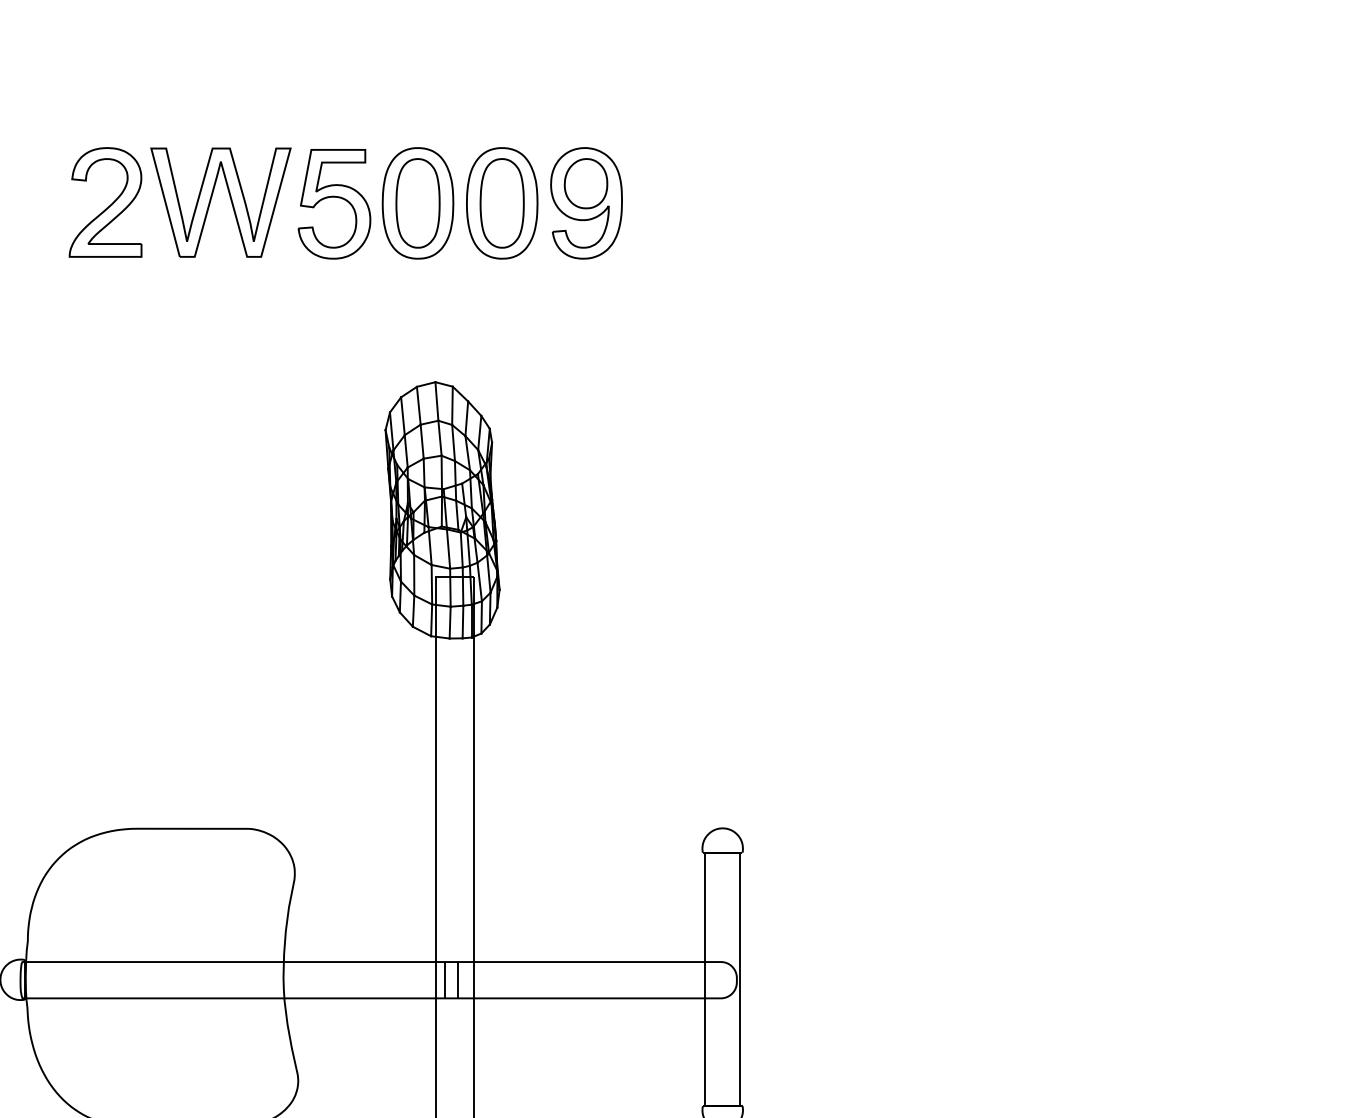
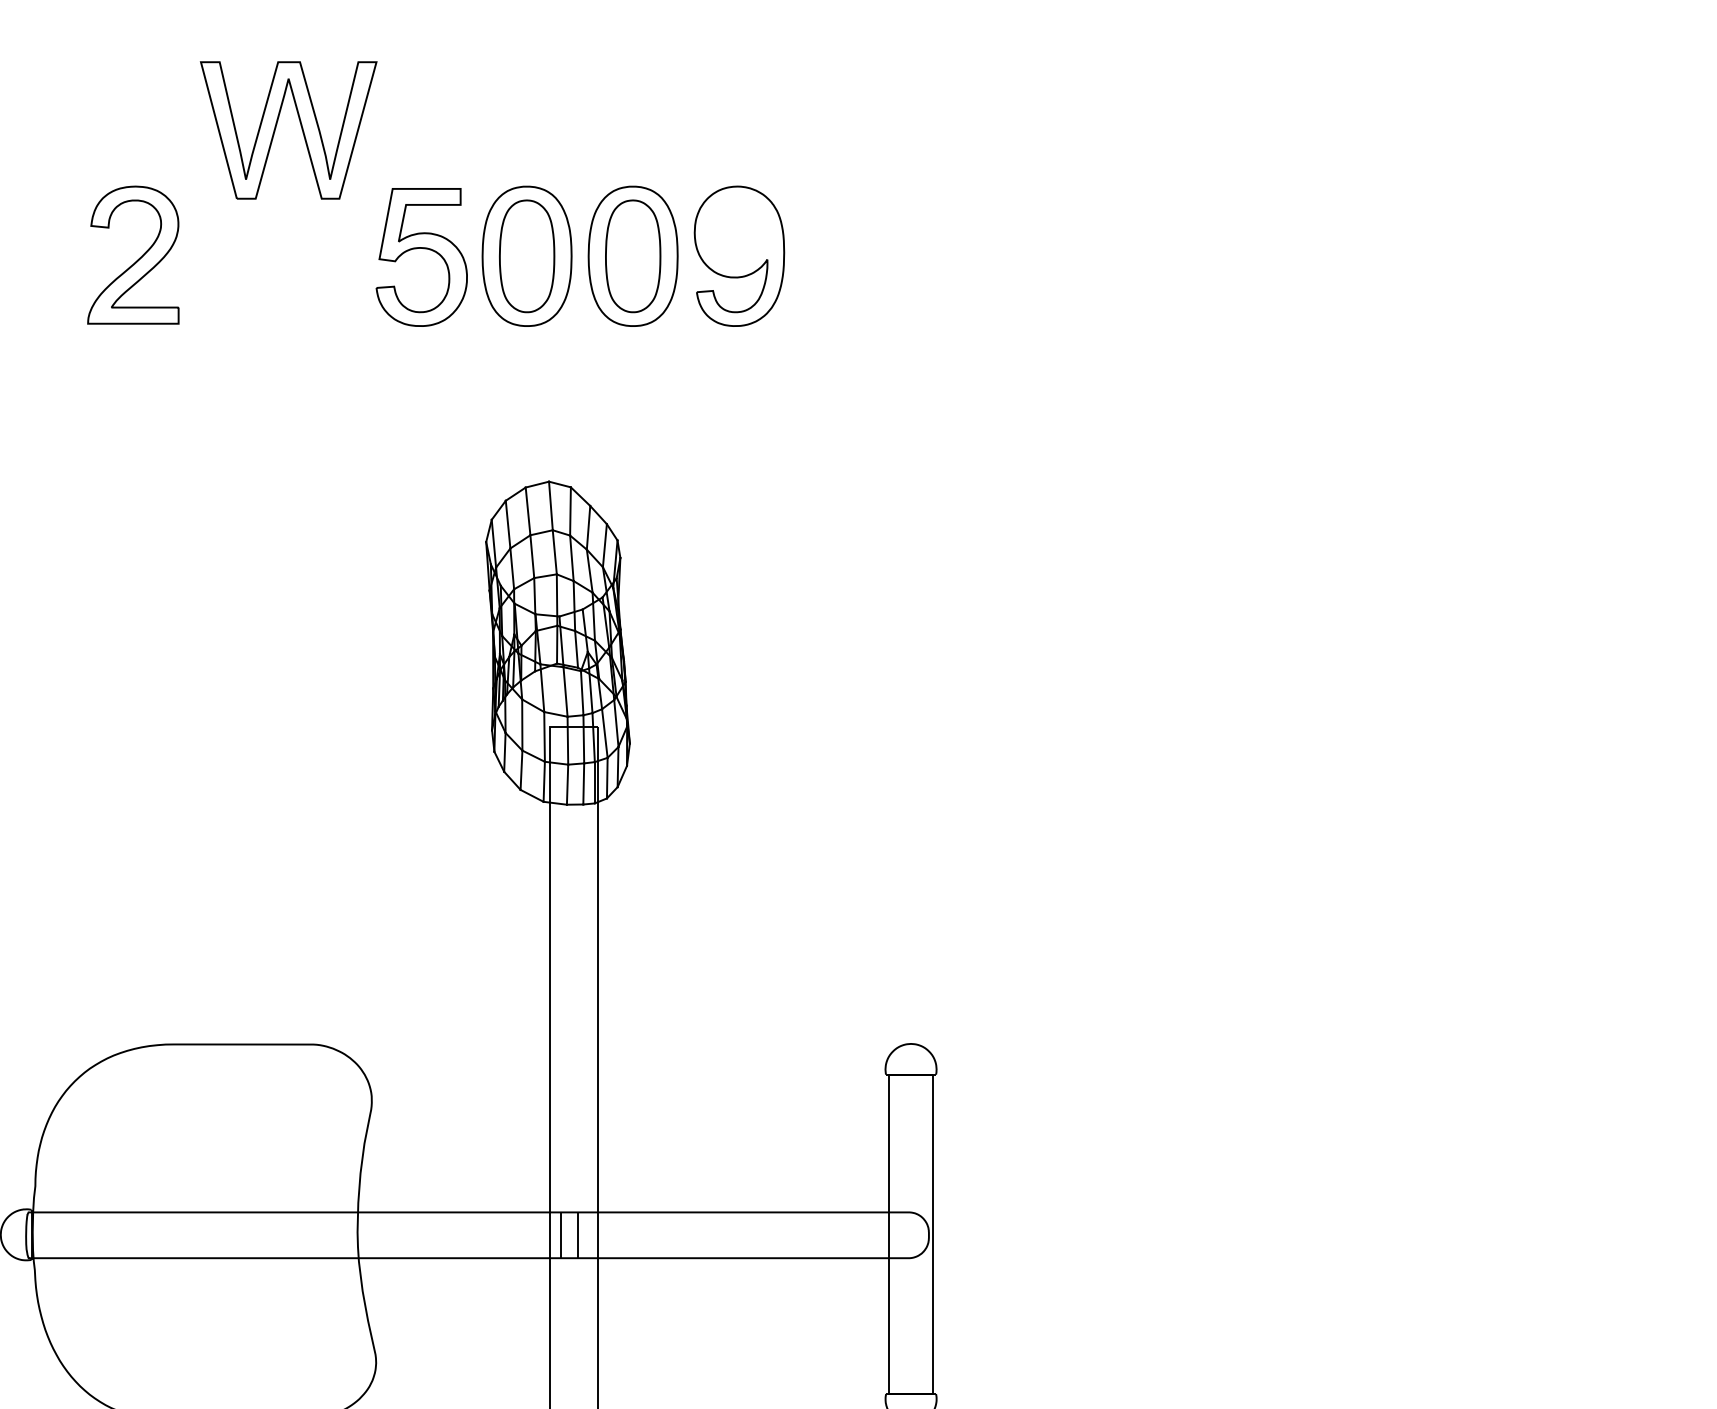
part: (585, 183) -> (738, 231), removed
part: (211, 201) -> (276, 128), moved

